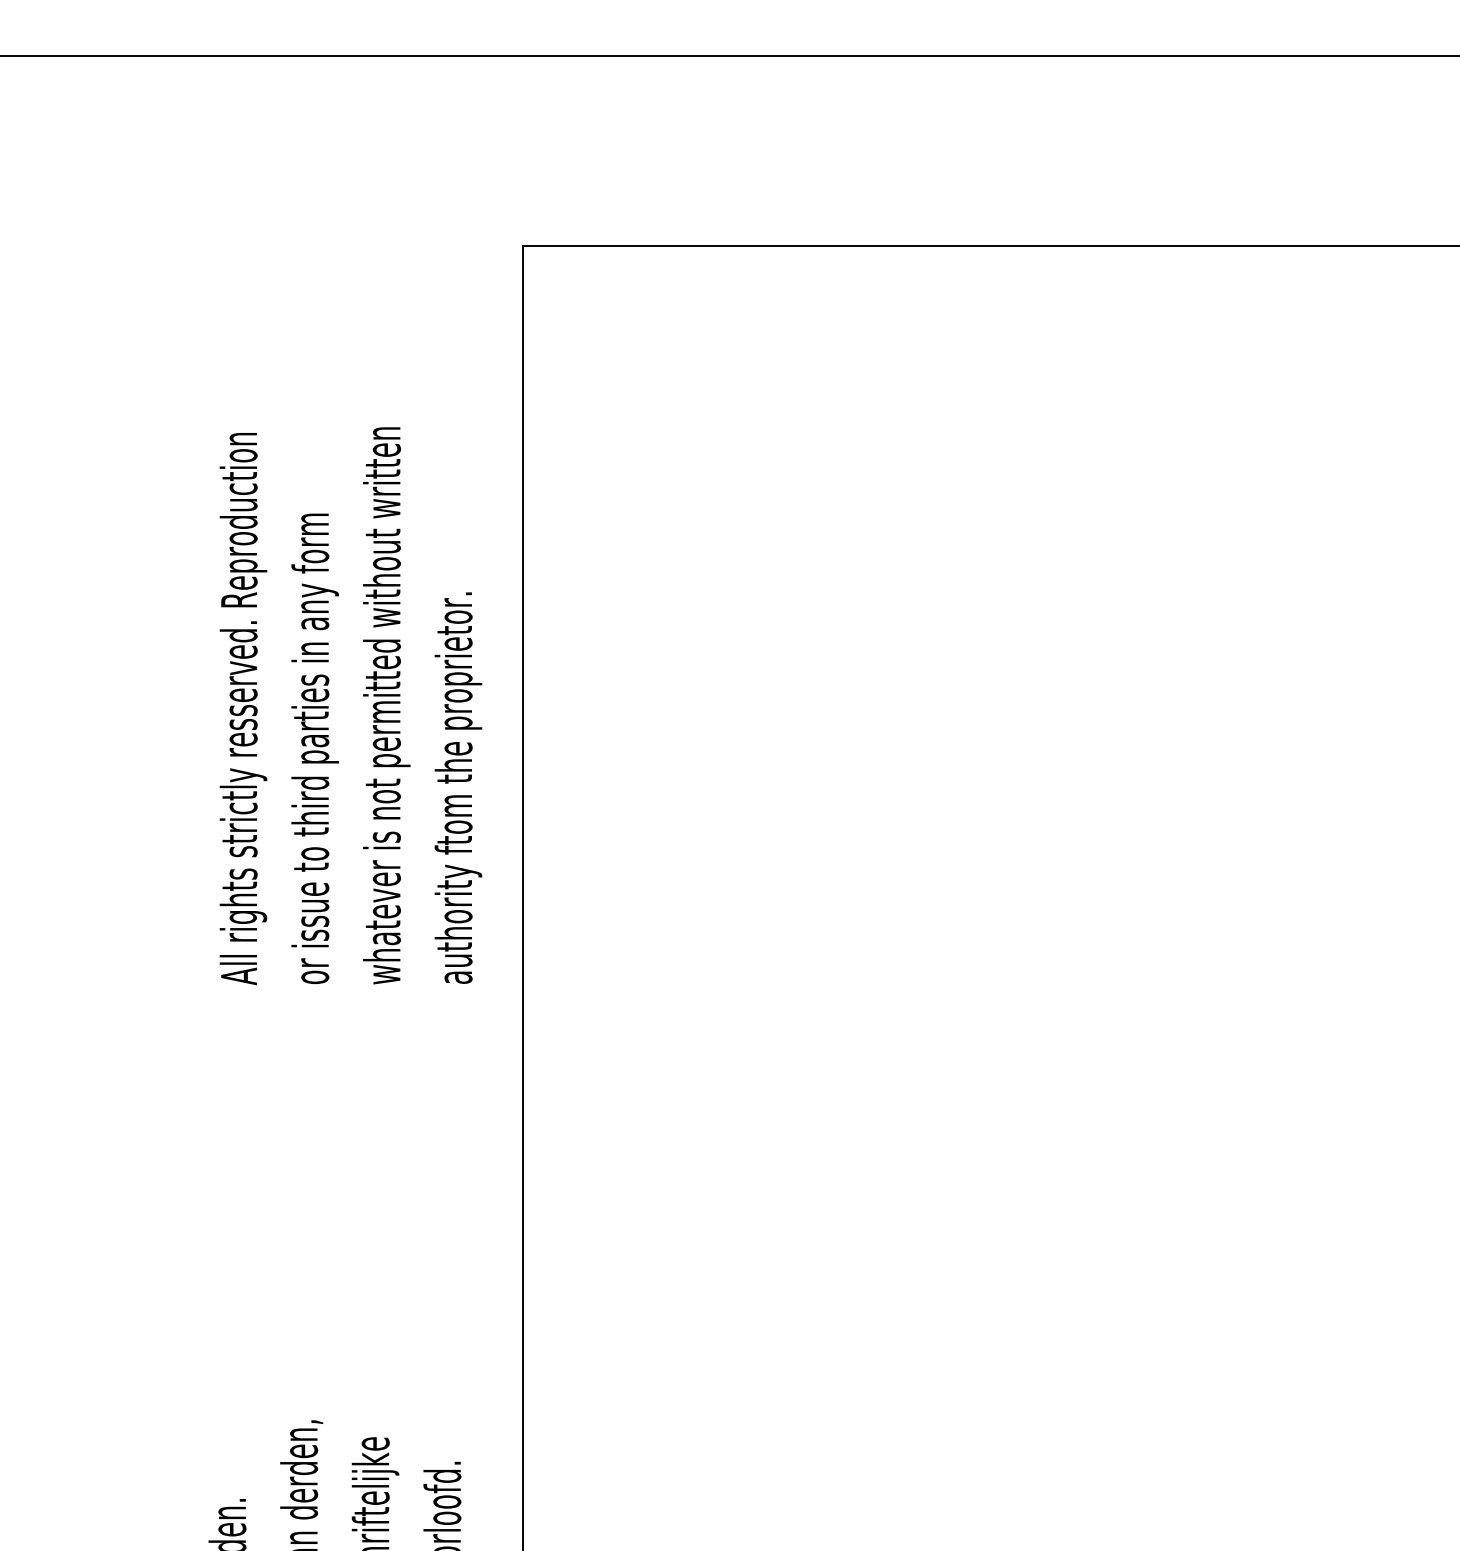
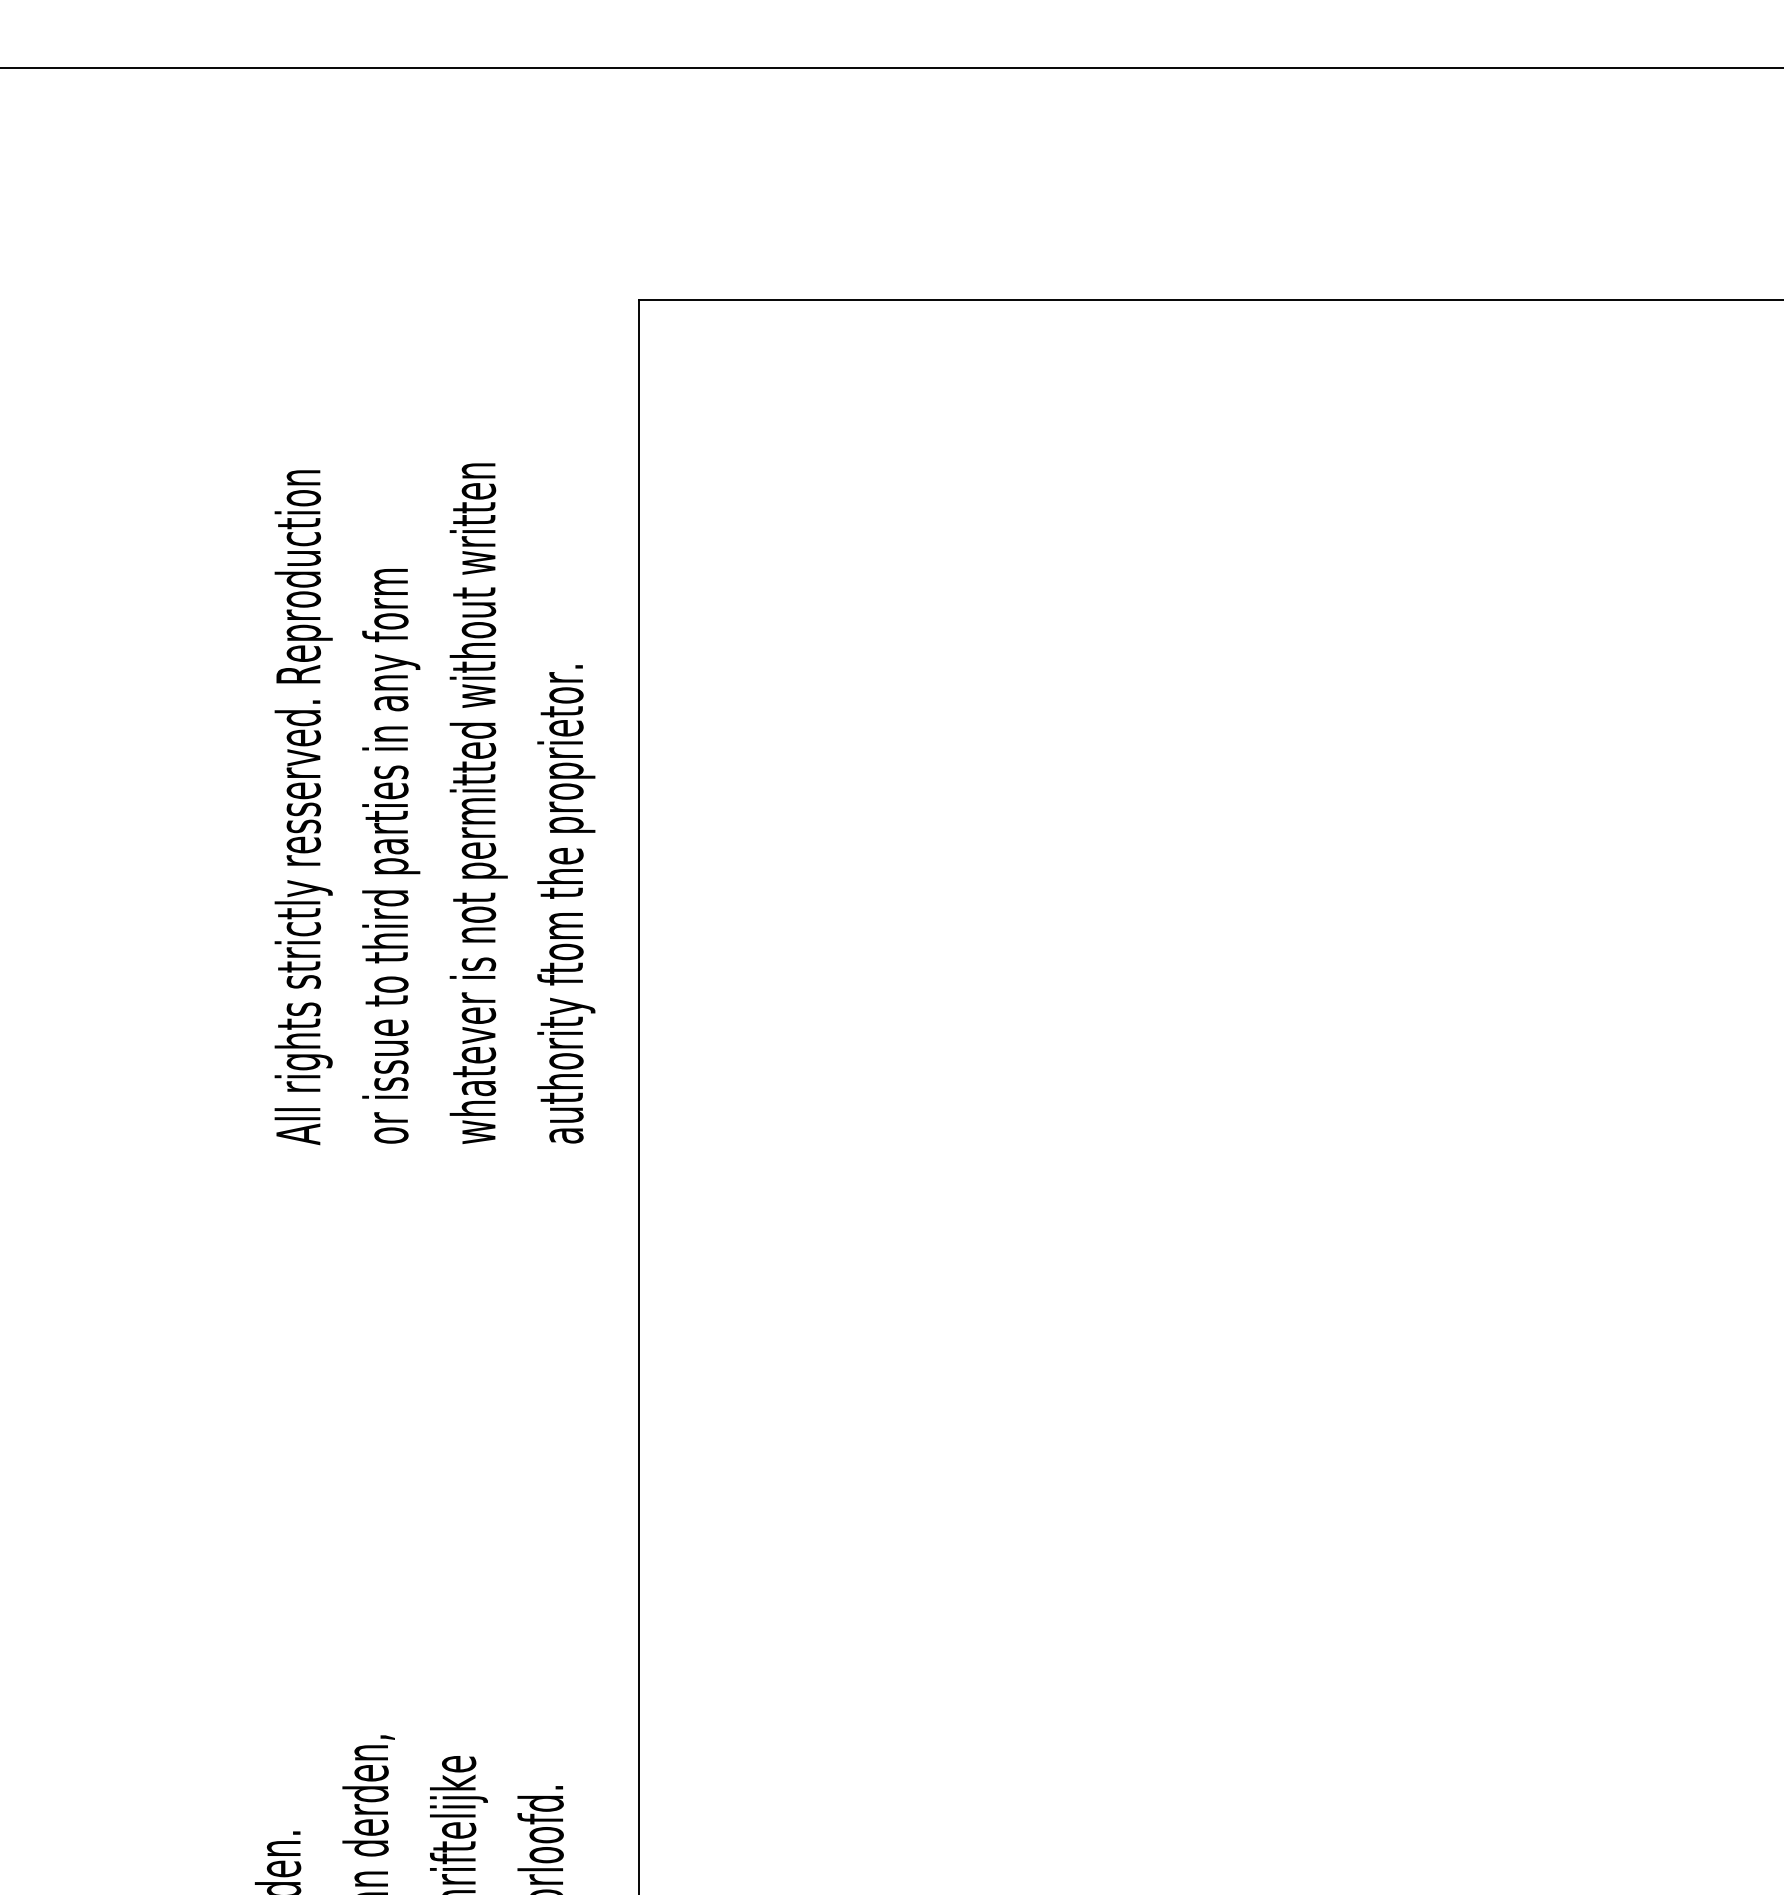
text: (350, 706) -> (434, 804), moved

